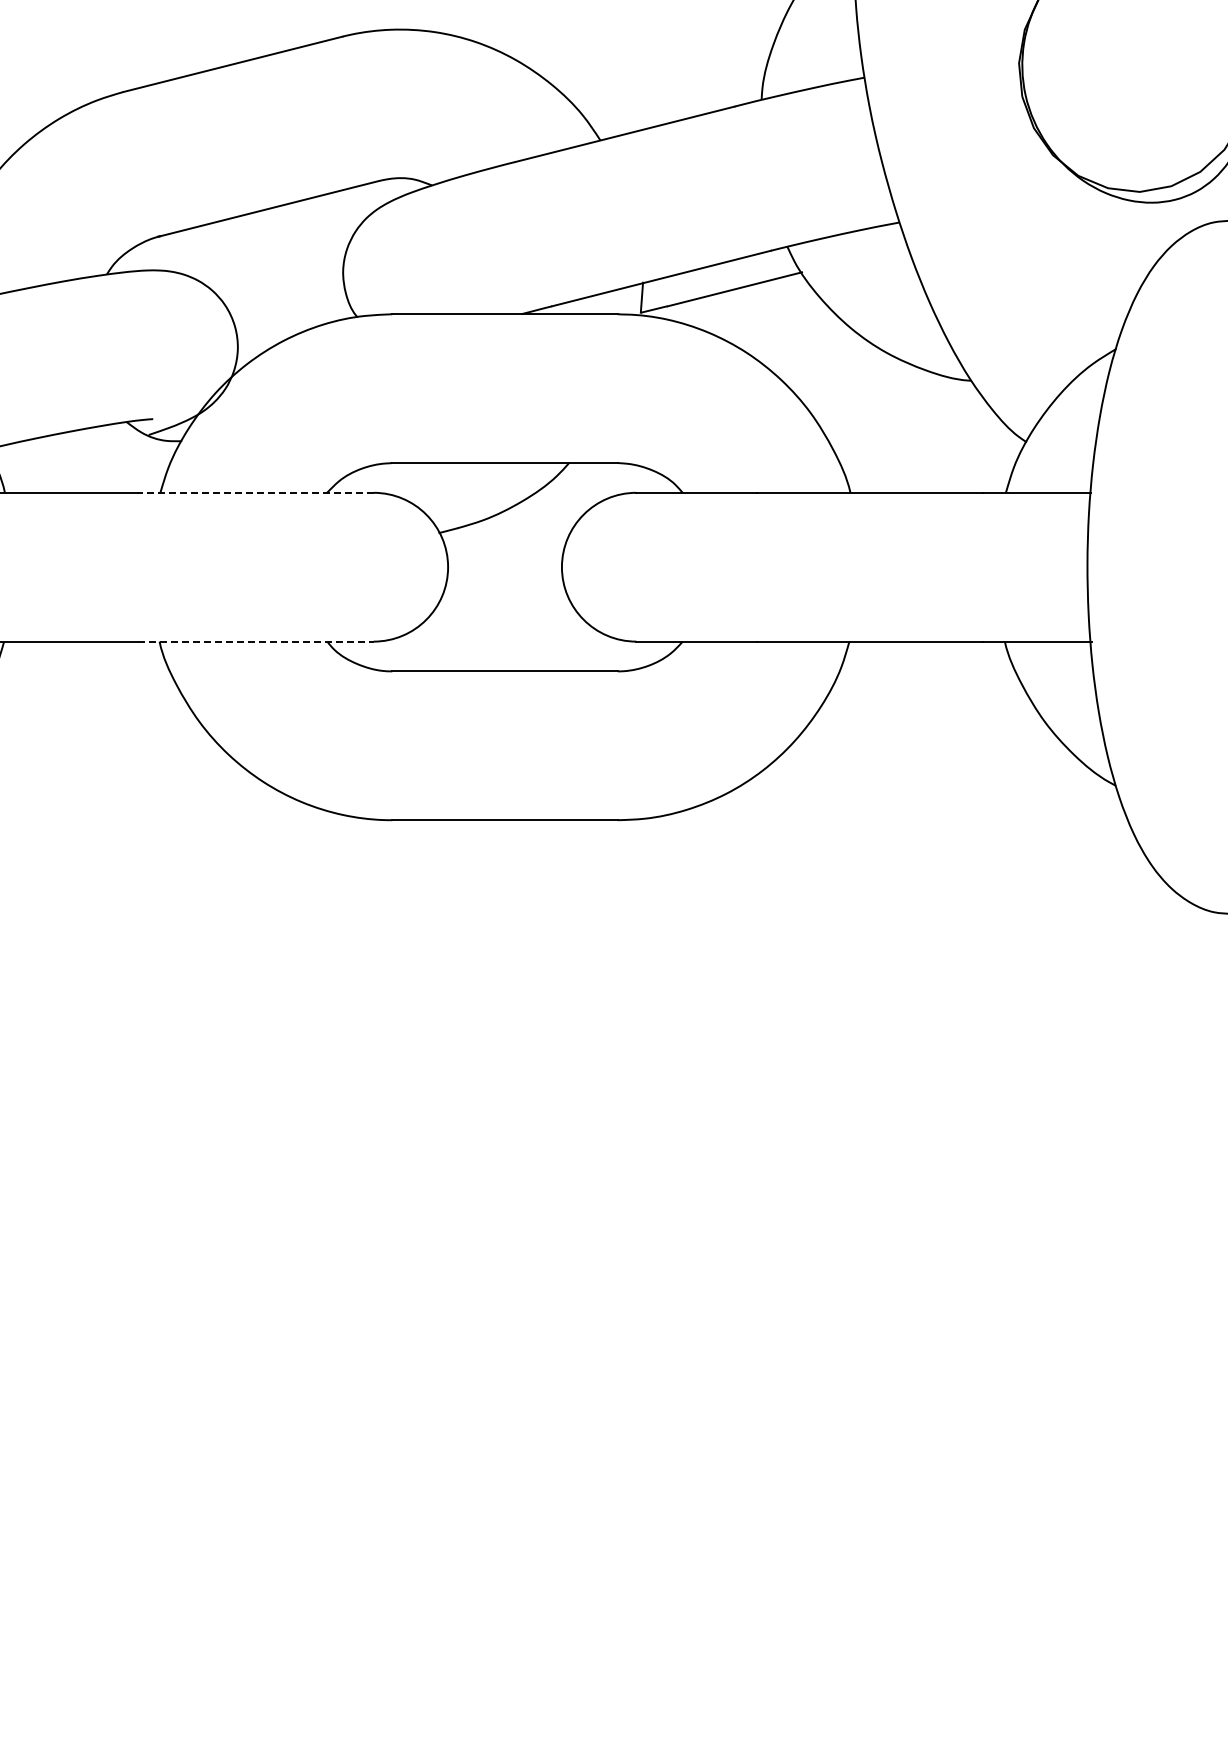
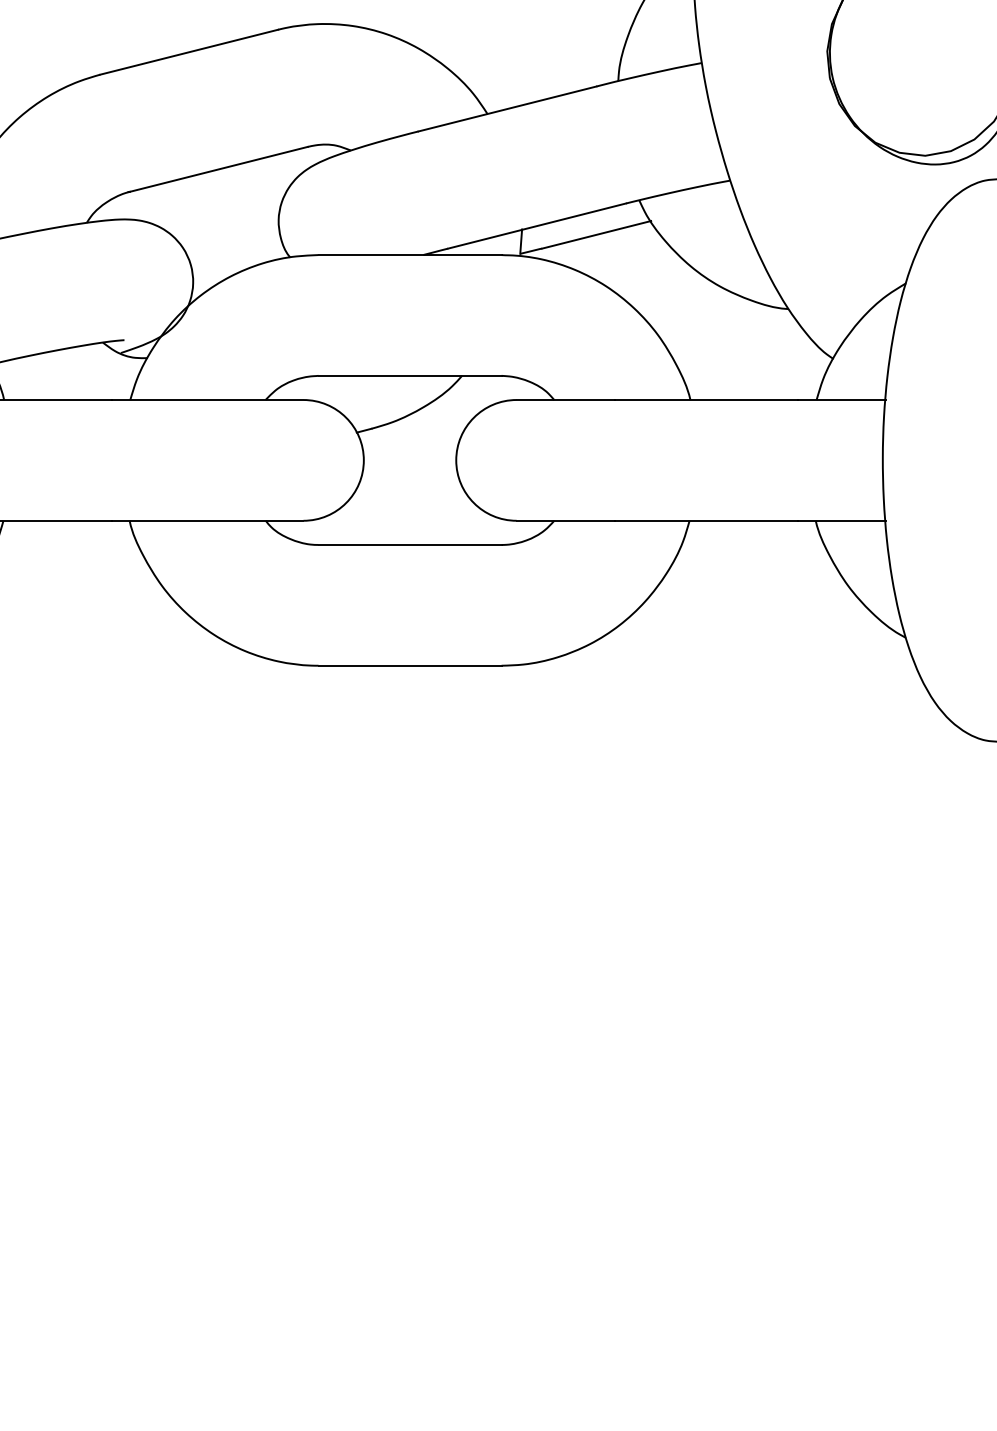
line: (255, 492) -> (207, 399), dashed -> solid
line: (256, 641) -> (208, 520), dashed -> solid

